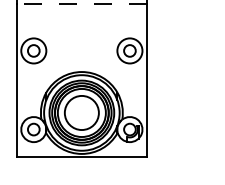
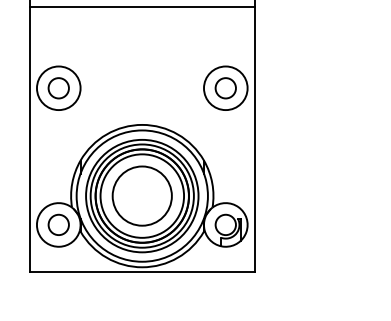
line: (81, 4) -> (141, 7), dashed -> solid

